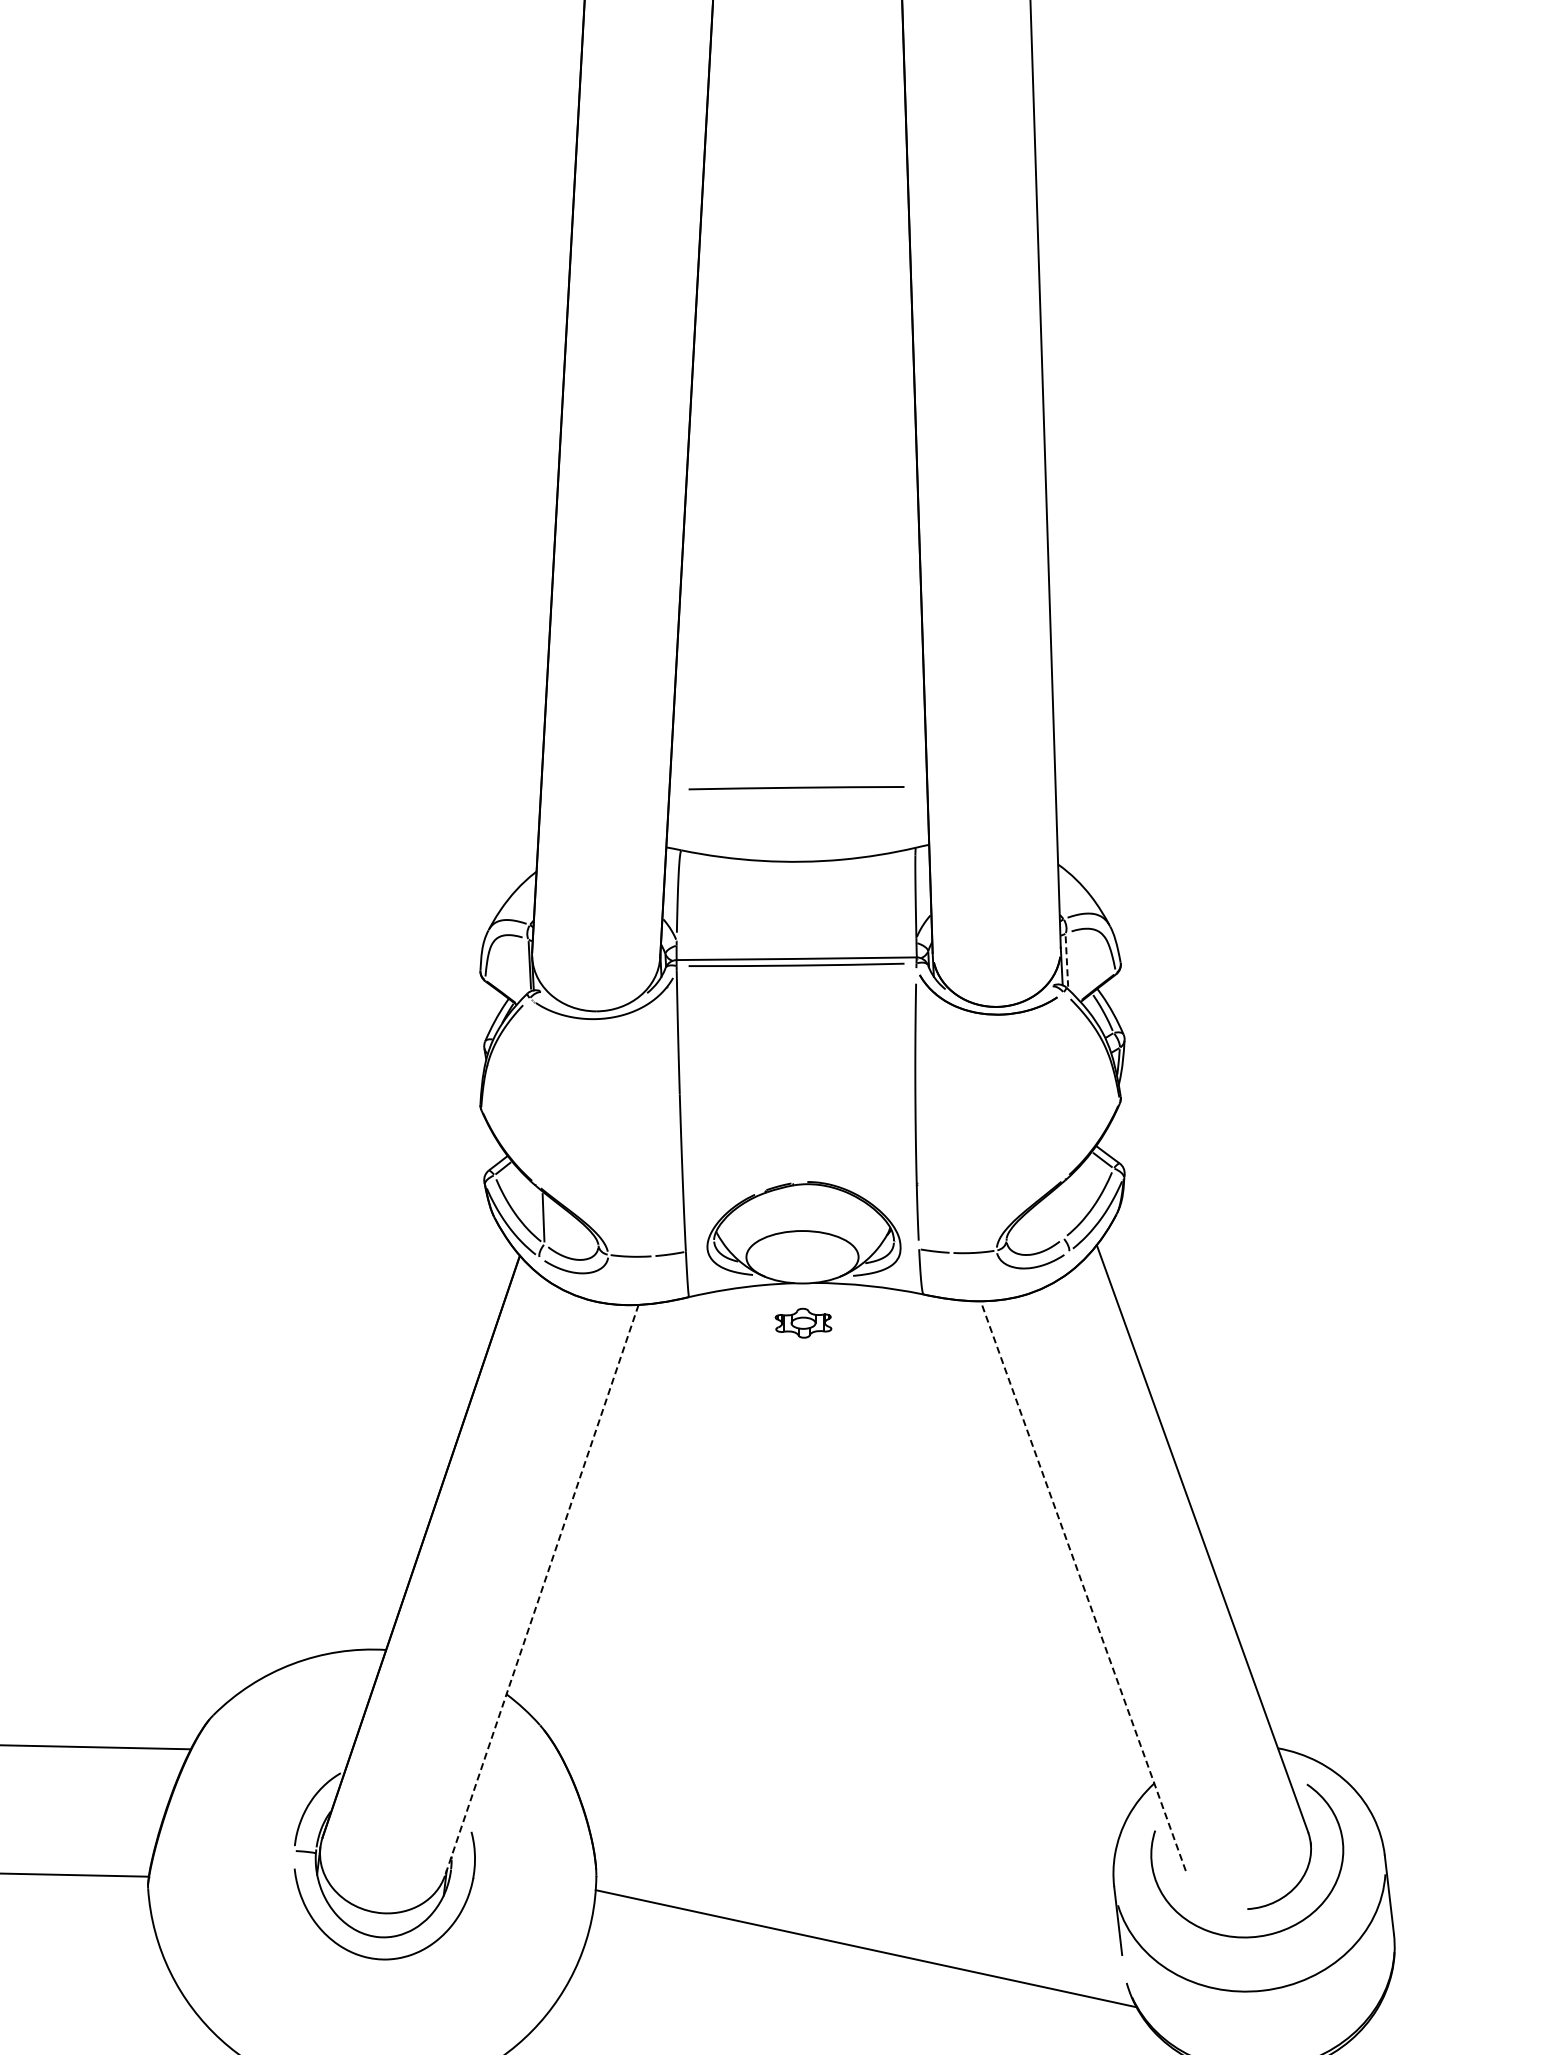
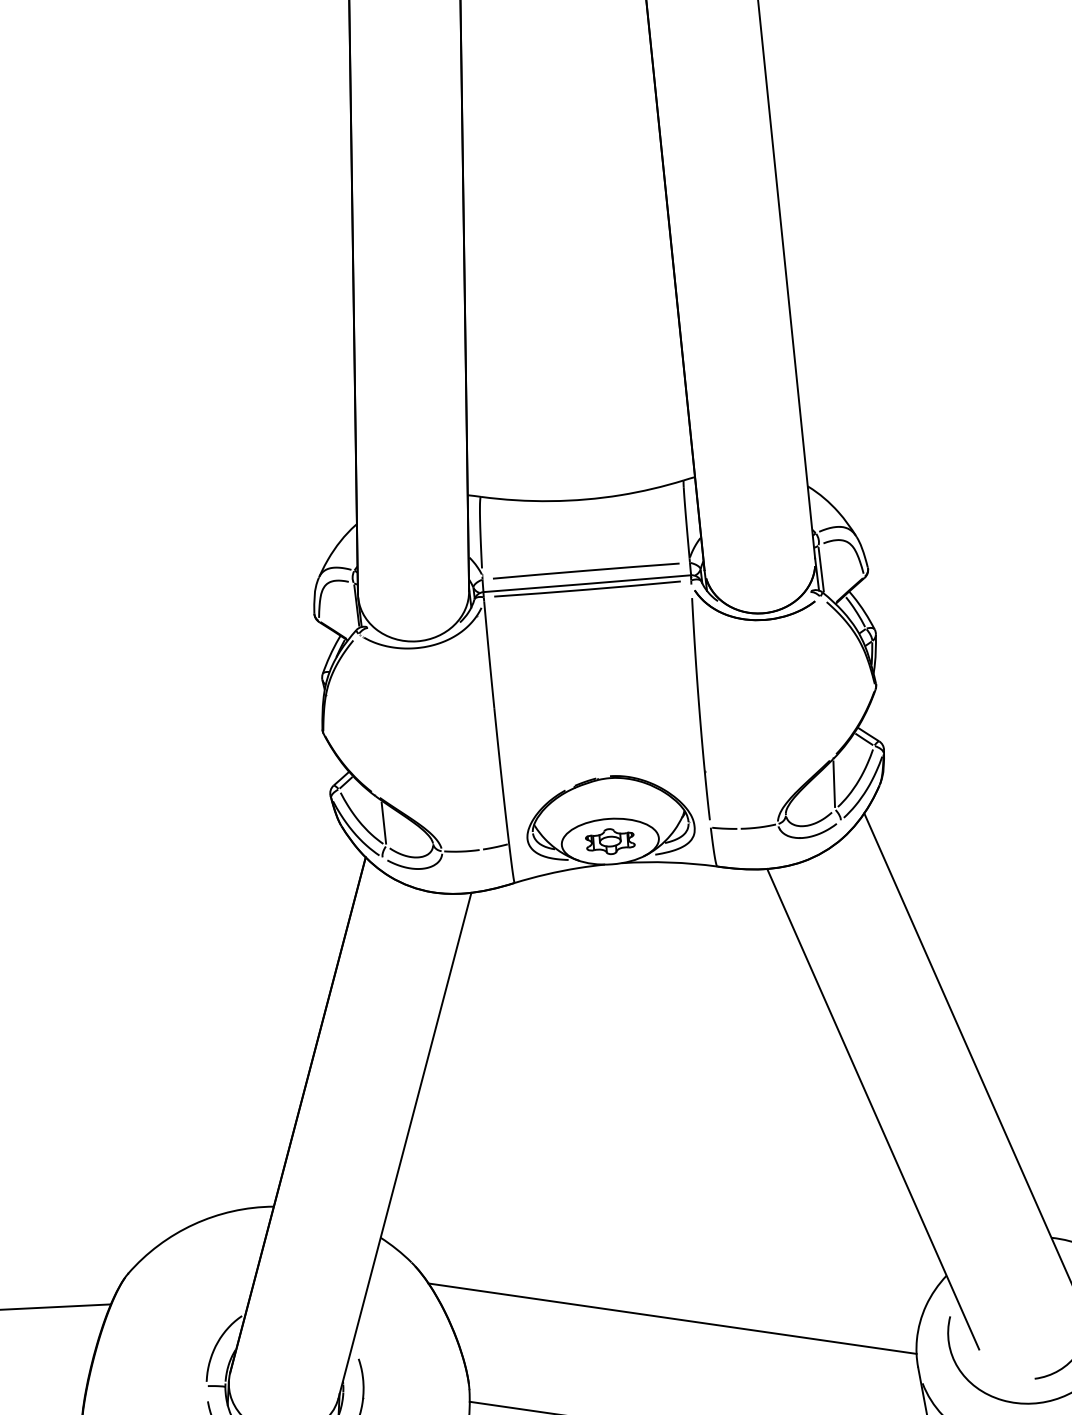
line: (796, 788) -> (586, 571), moved
line: (1066, 961) -> (820, 569), dashed -> solid
line: (1064, 1209) -> (834, 784), added
part: (803, 1322) -> (610, 840), moved
line: (1083, 1586) -> (873, 1109), dashed -> solid
line: (541, 1590) -> (404, 1145), dashed -> solid
line: (835, 1810) -> (672, 1318), added

